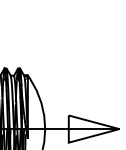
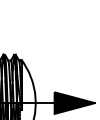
fill: (93, 128) -> (74, 102), added

